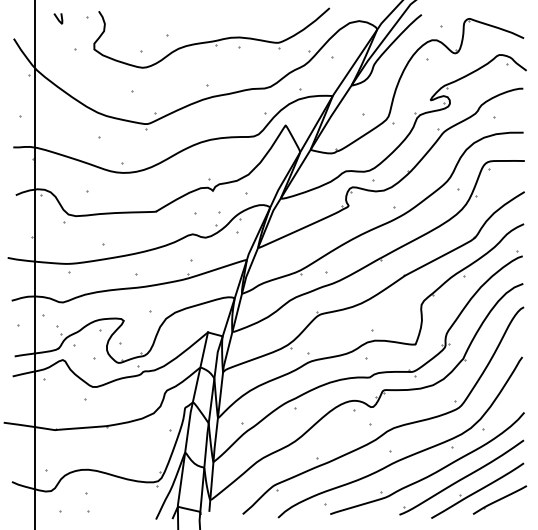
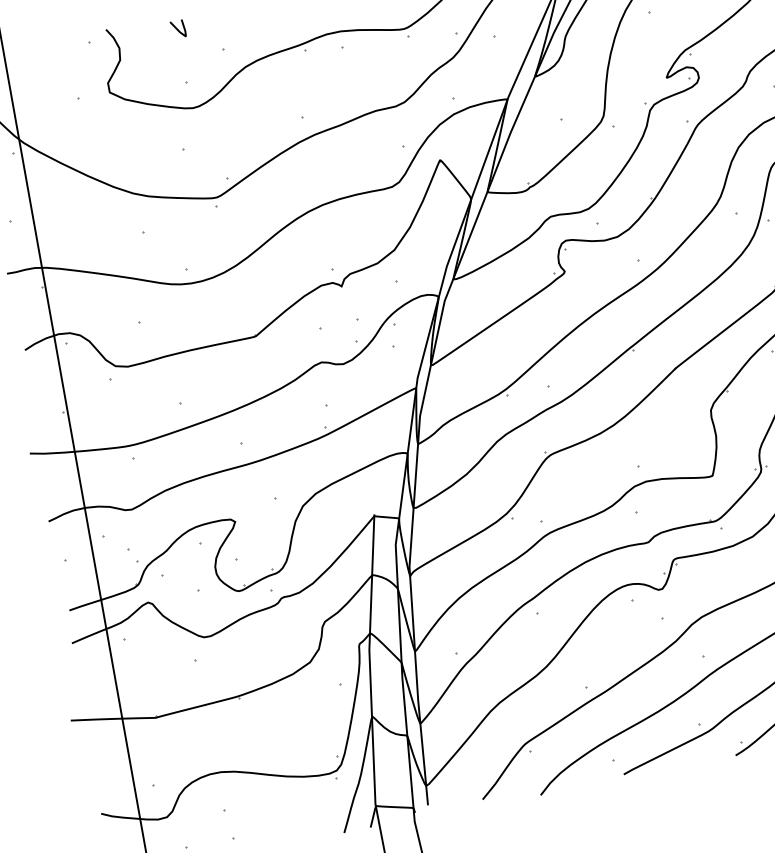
line: (58, 18) -> (178, 28), moved

